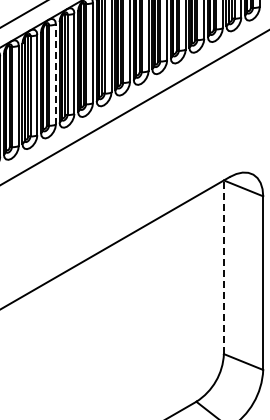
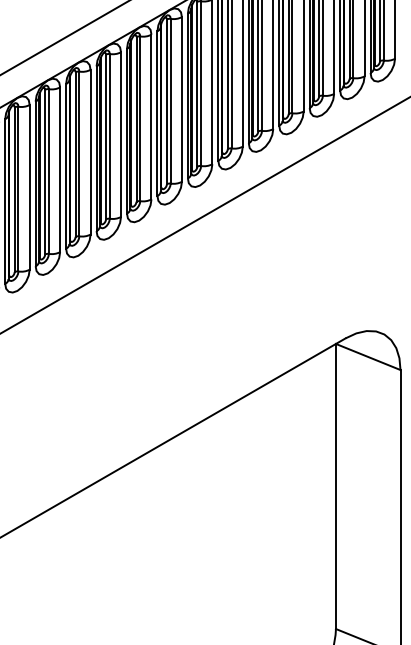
line: (55, 73) -> (59, 168), dashed -> solid
line: (223, 267) -> (335, 486), dashed -> solid

